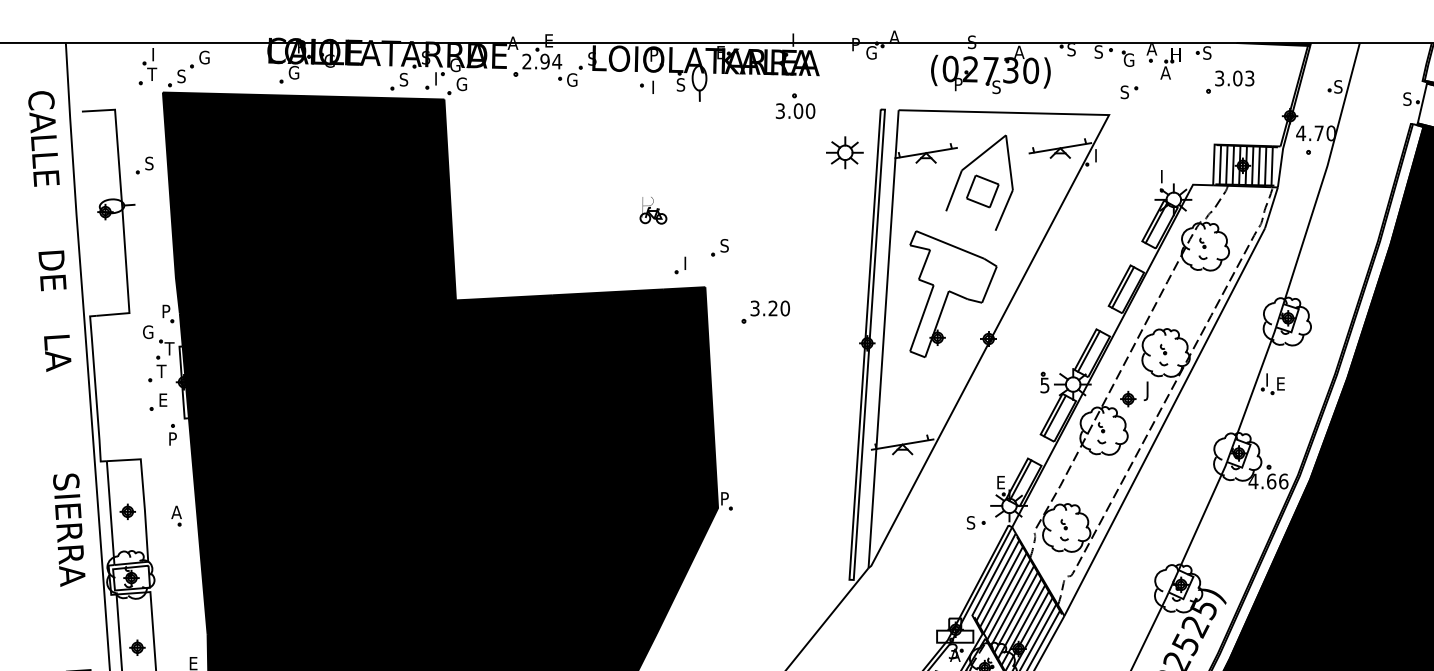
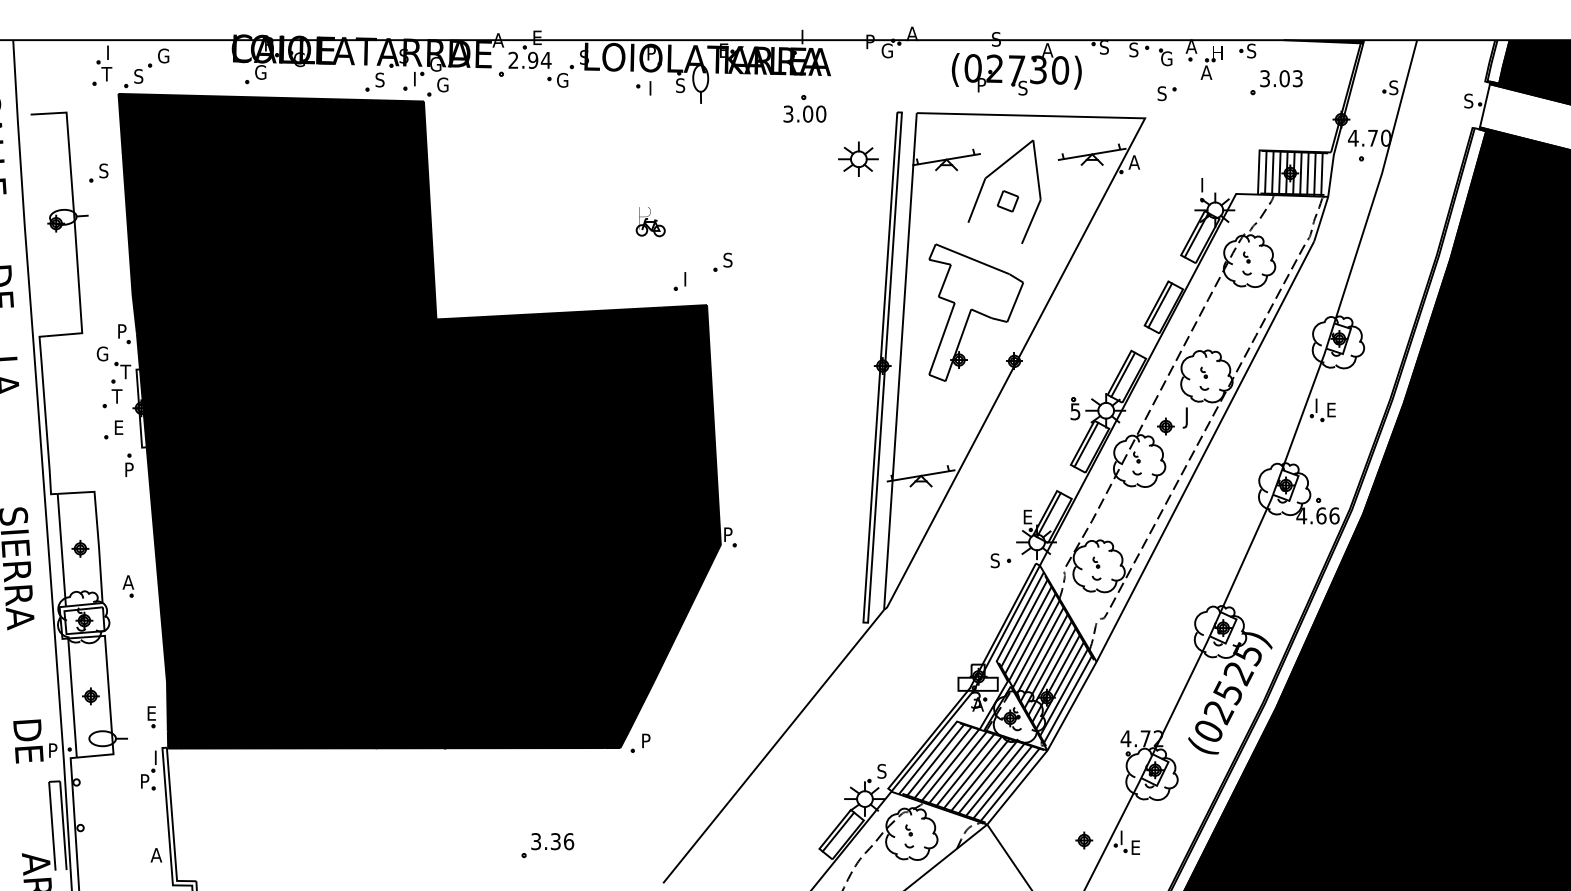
text: (1099, 155) -> (1134, 162), I -> A
part: (982, 191) -> (1007, 201), size x0.6
part: (765, 311) -> (772, 331), removed
part: (176, 516) -> (128, 586), moved

